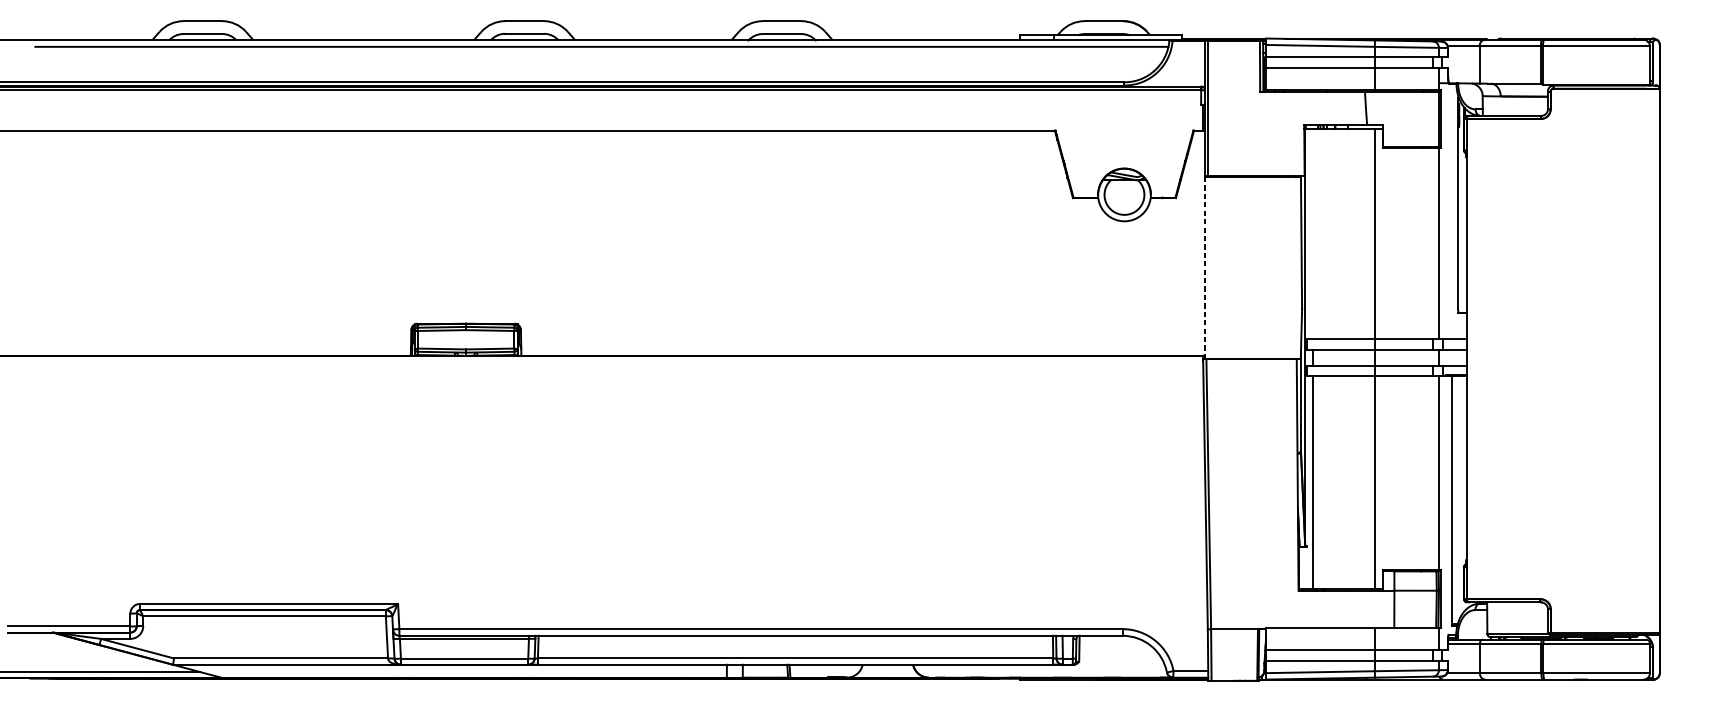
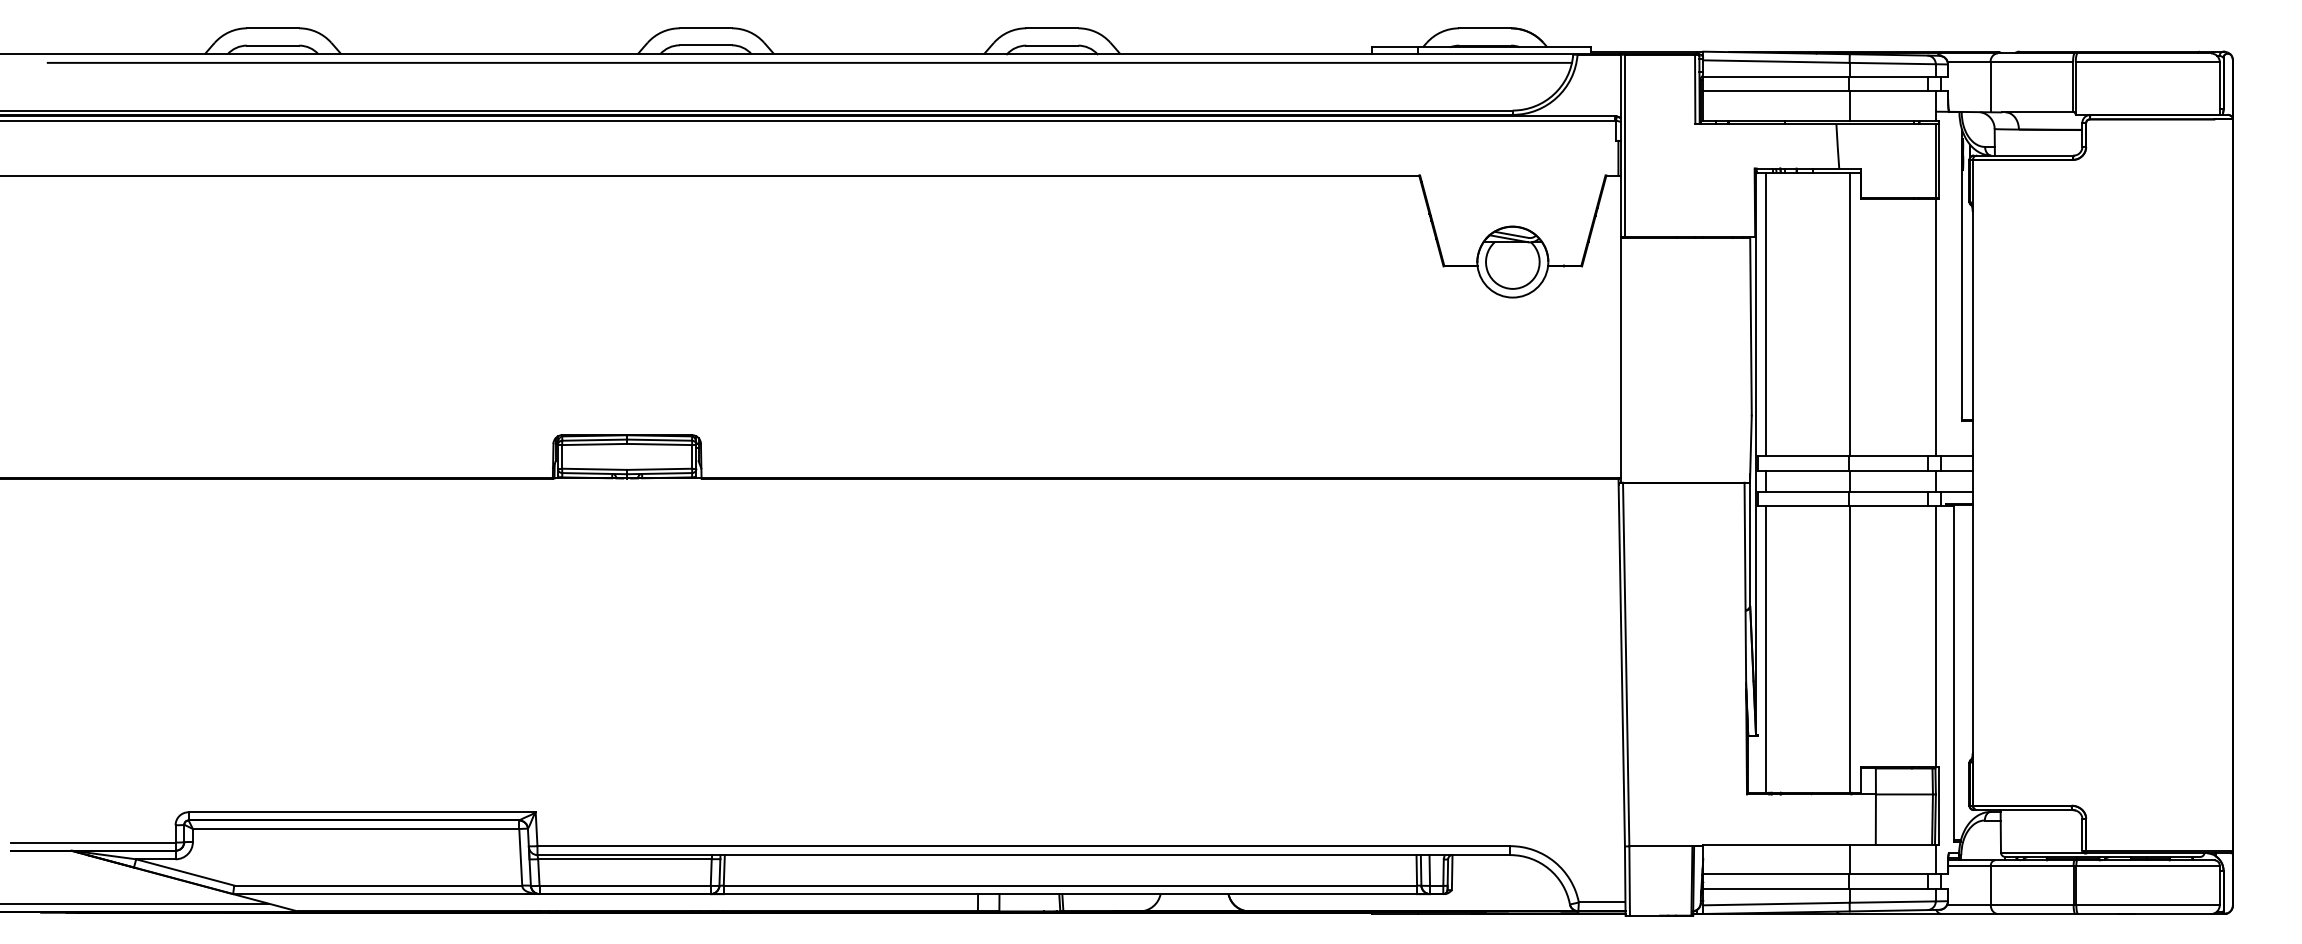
line: (1312, 233) -> (1765, 314), added
line: (1205, 267) -> (1621, 359), dashed -> solid

